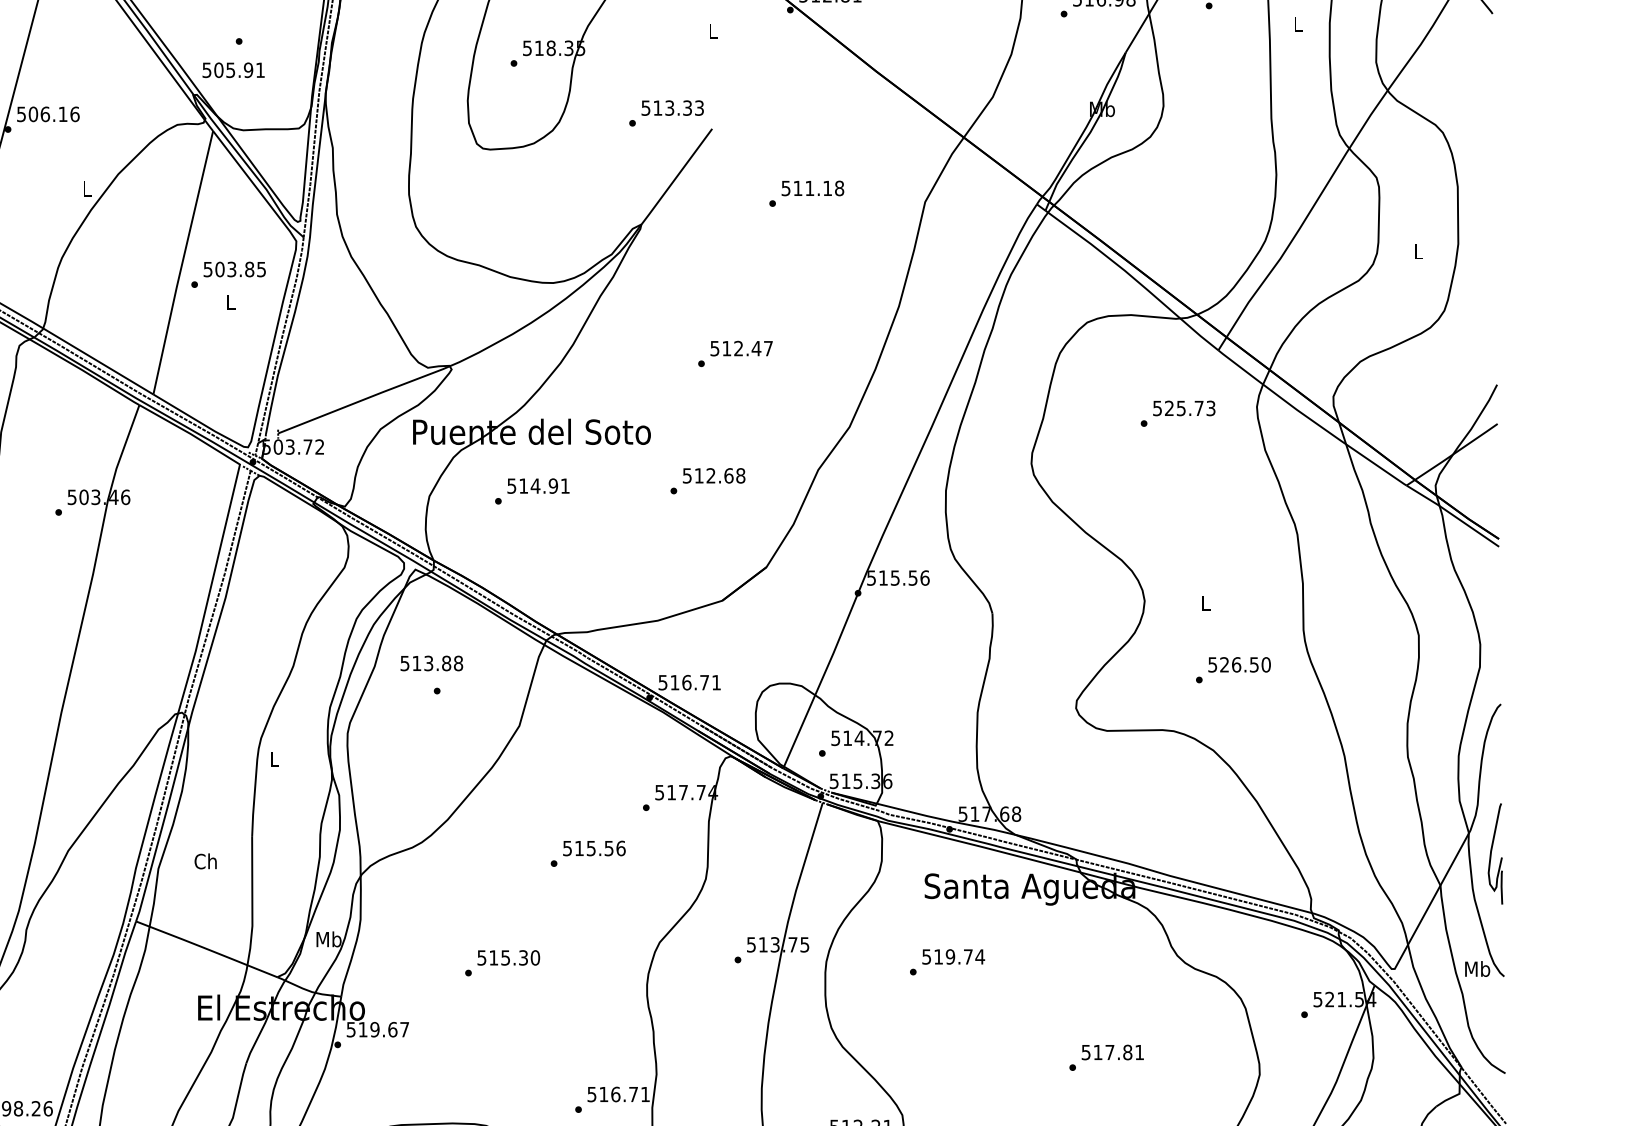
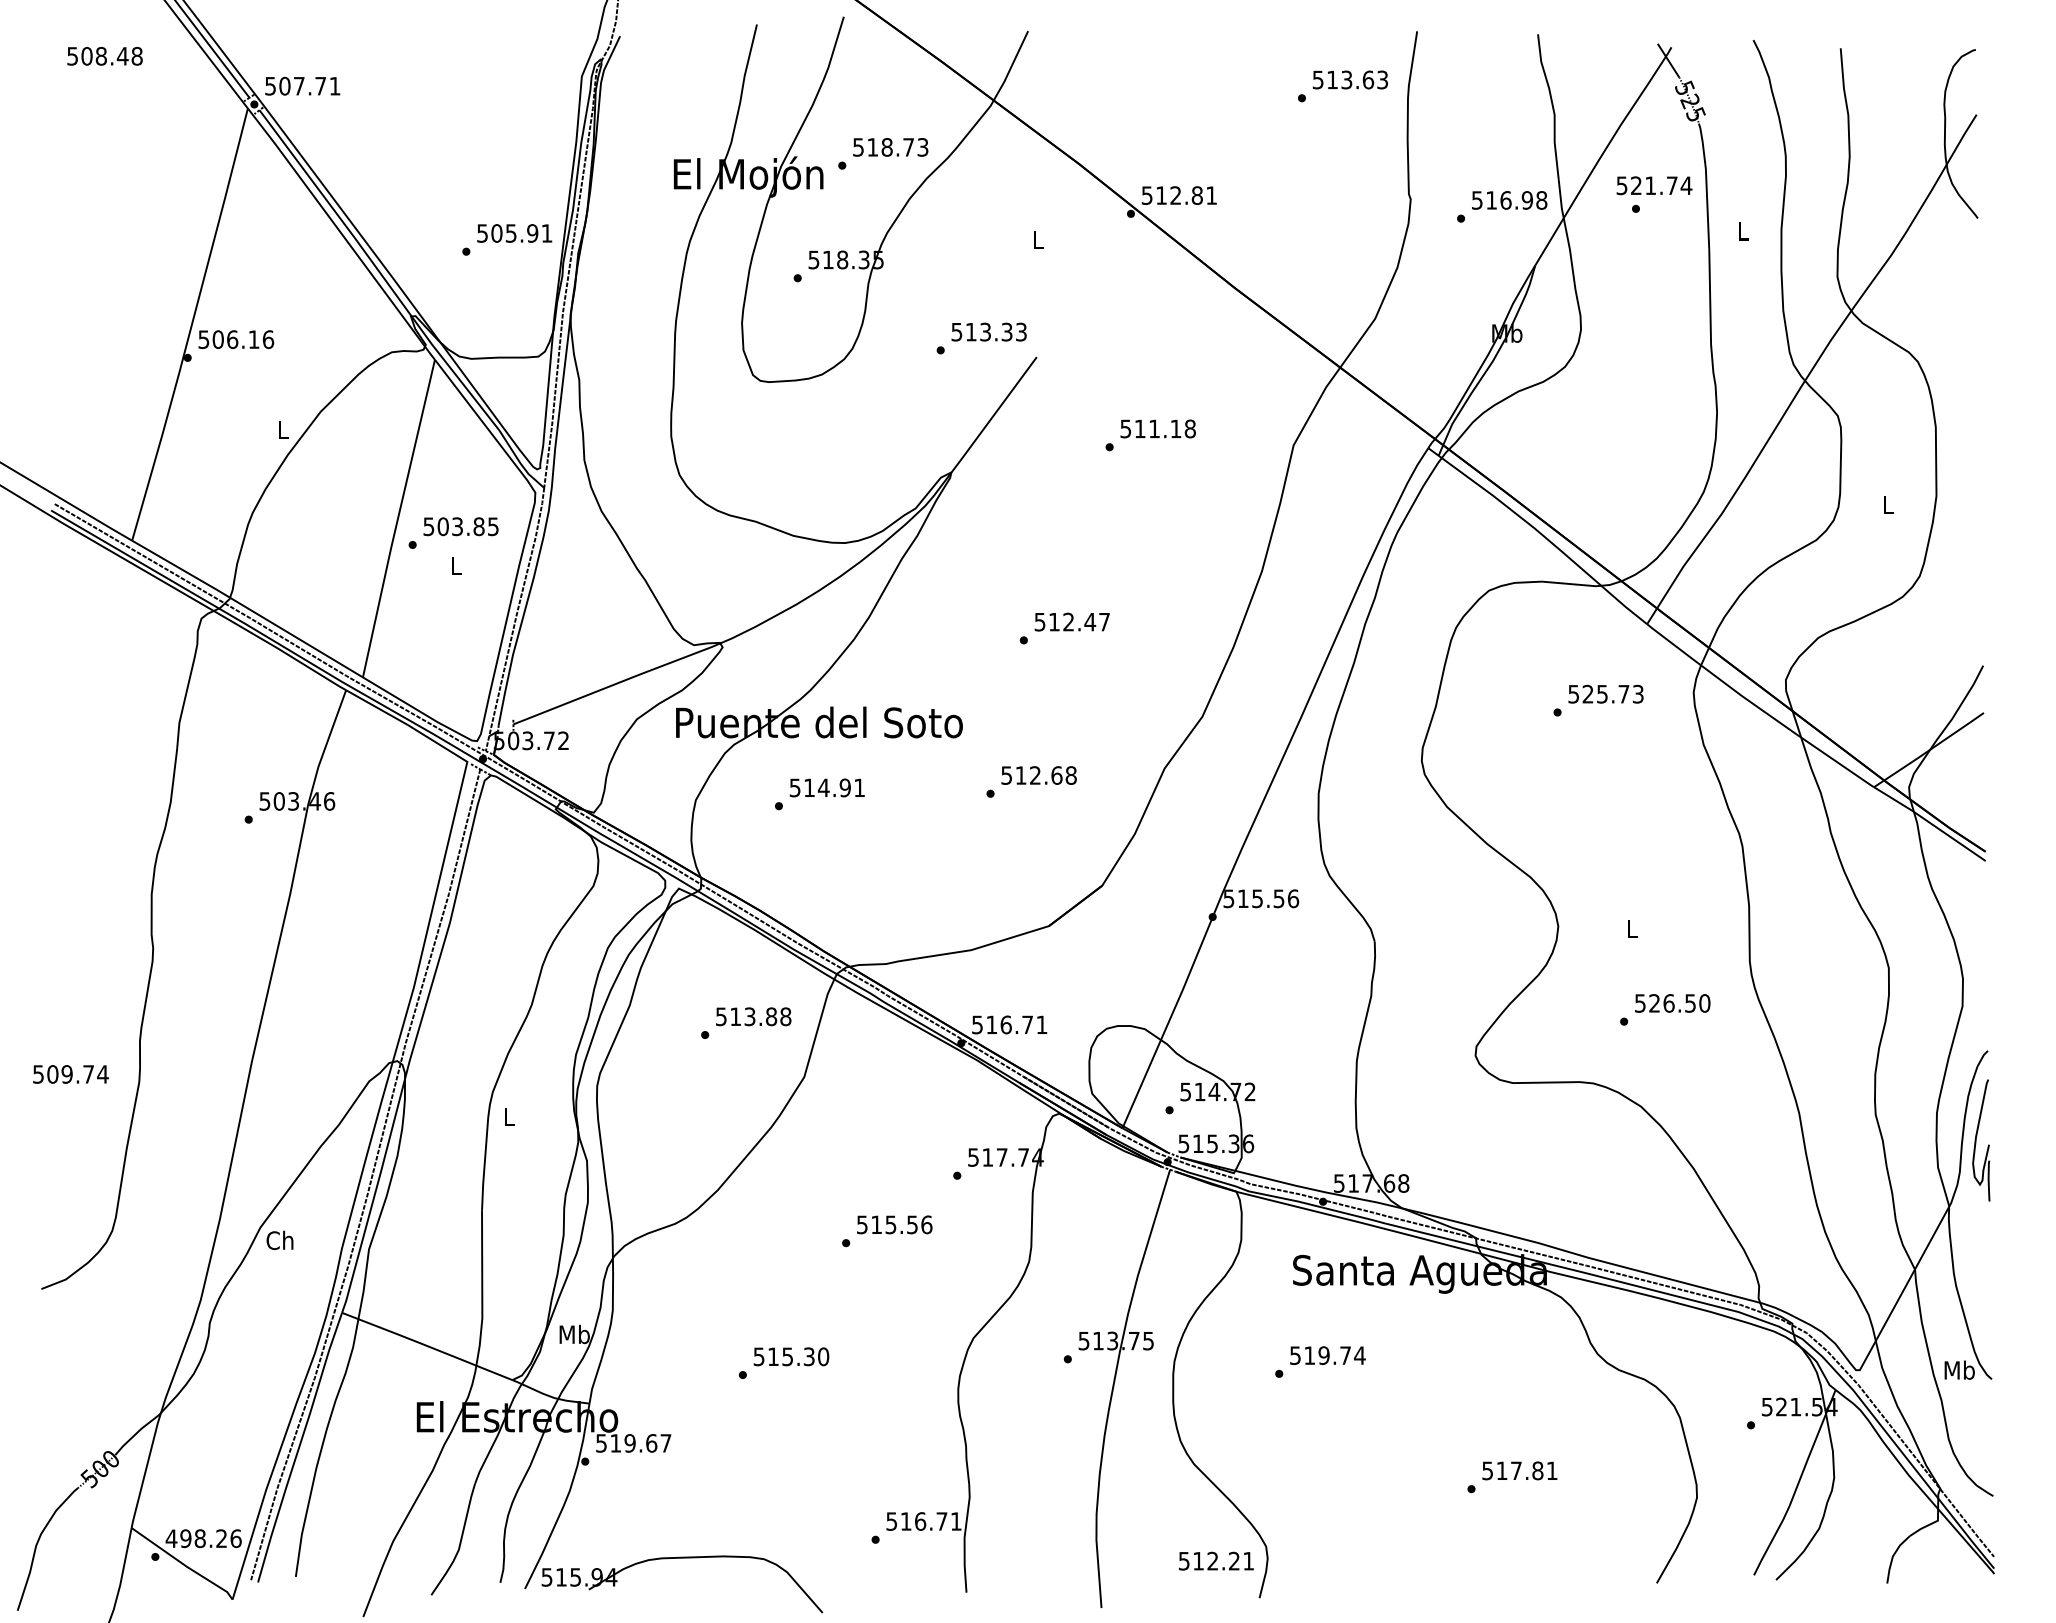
text: (233, 70) -> (514, 233), moved
text: (431, 663) -> (753, 1016), moved
part: (1495, 853) -> (1981, 1140), moved
text: (205, 861) -> (279, 1240), moved

